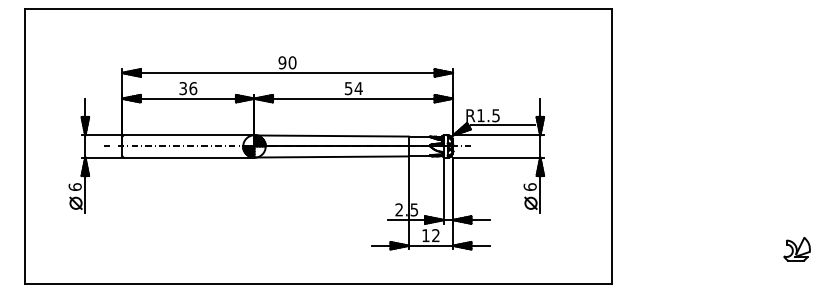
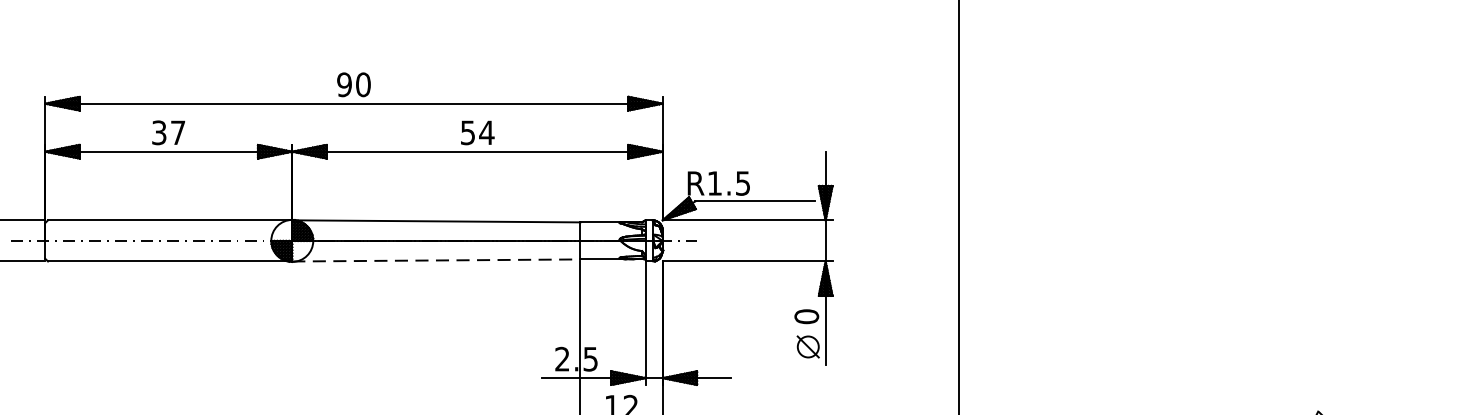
text: (193, 88) -> (178, 132), 36 -> 37
line: (332, 156) -> (437, 259), solid -> dashed
text: (529, 186) -> (805, 315), 6 -> 0

